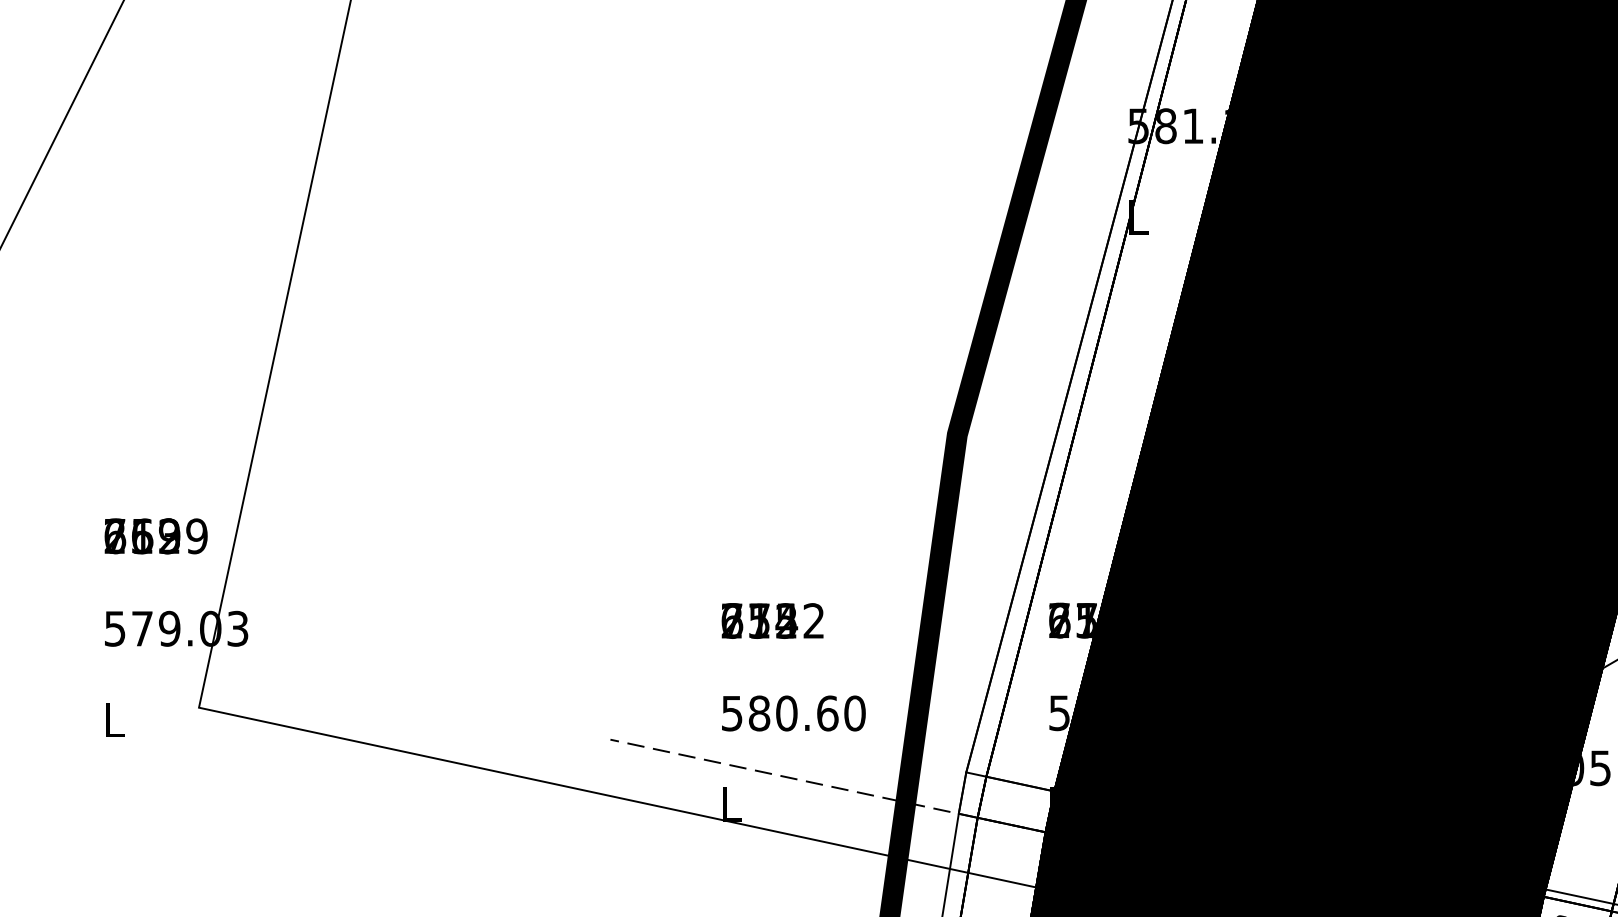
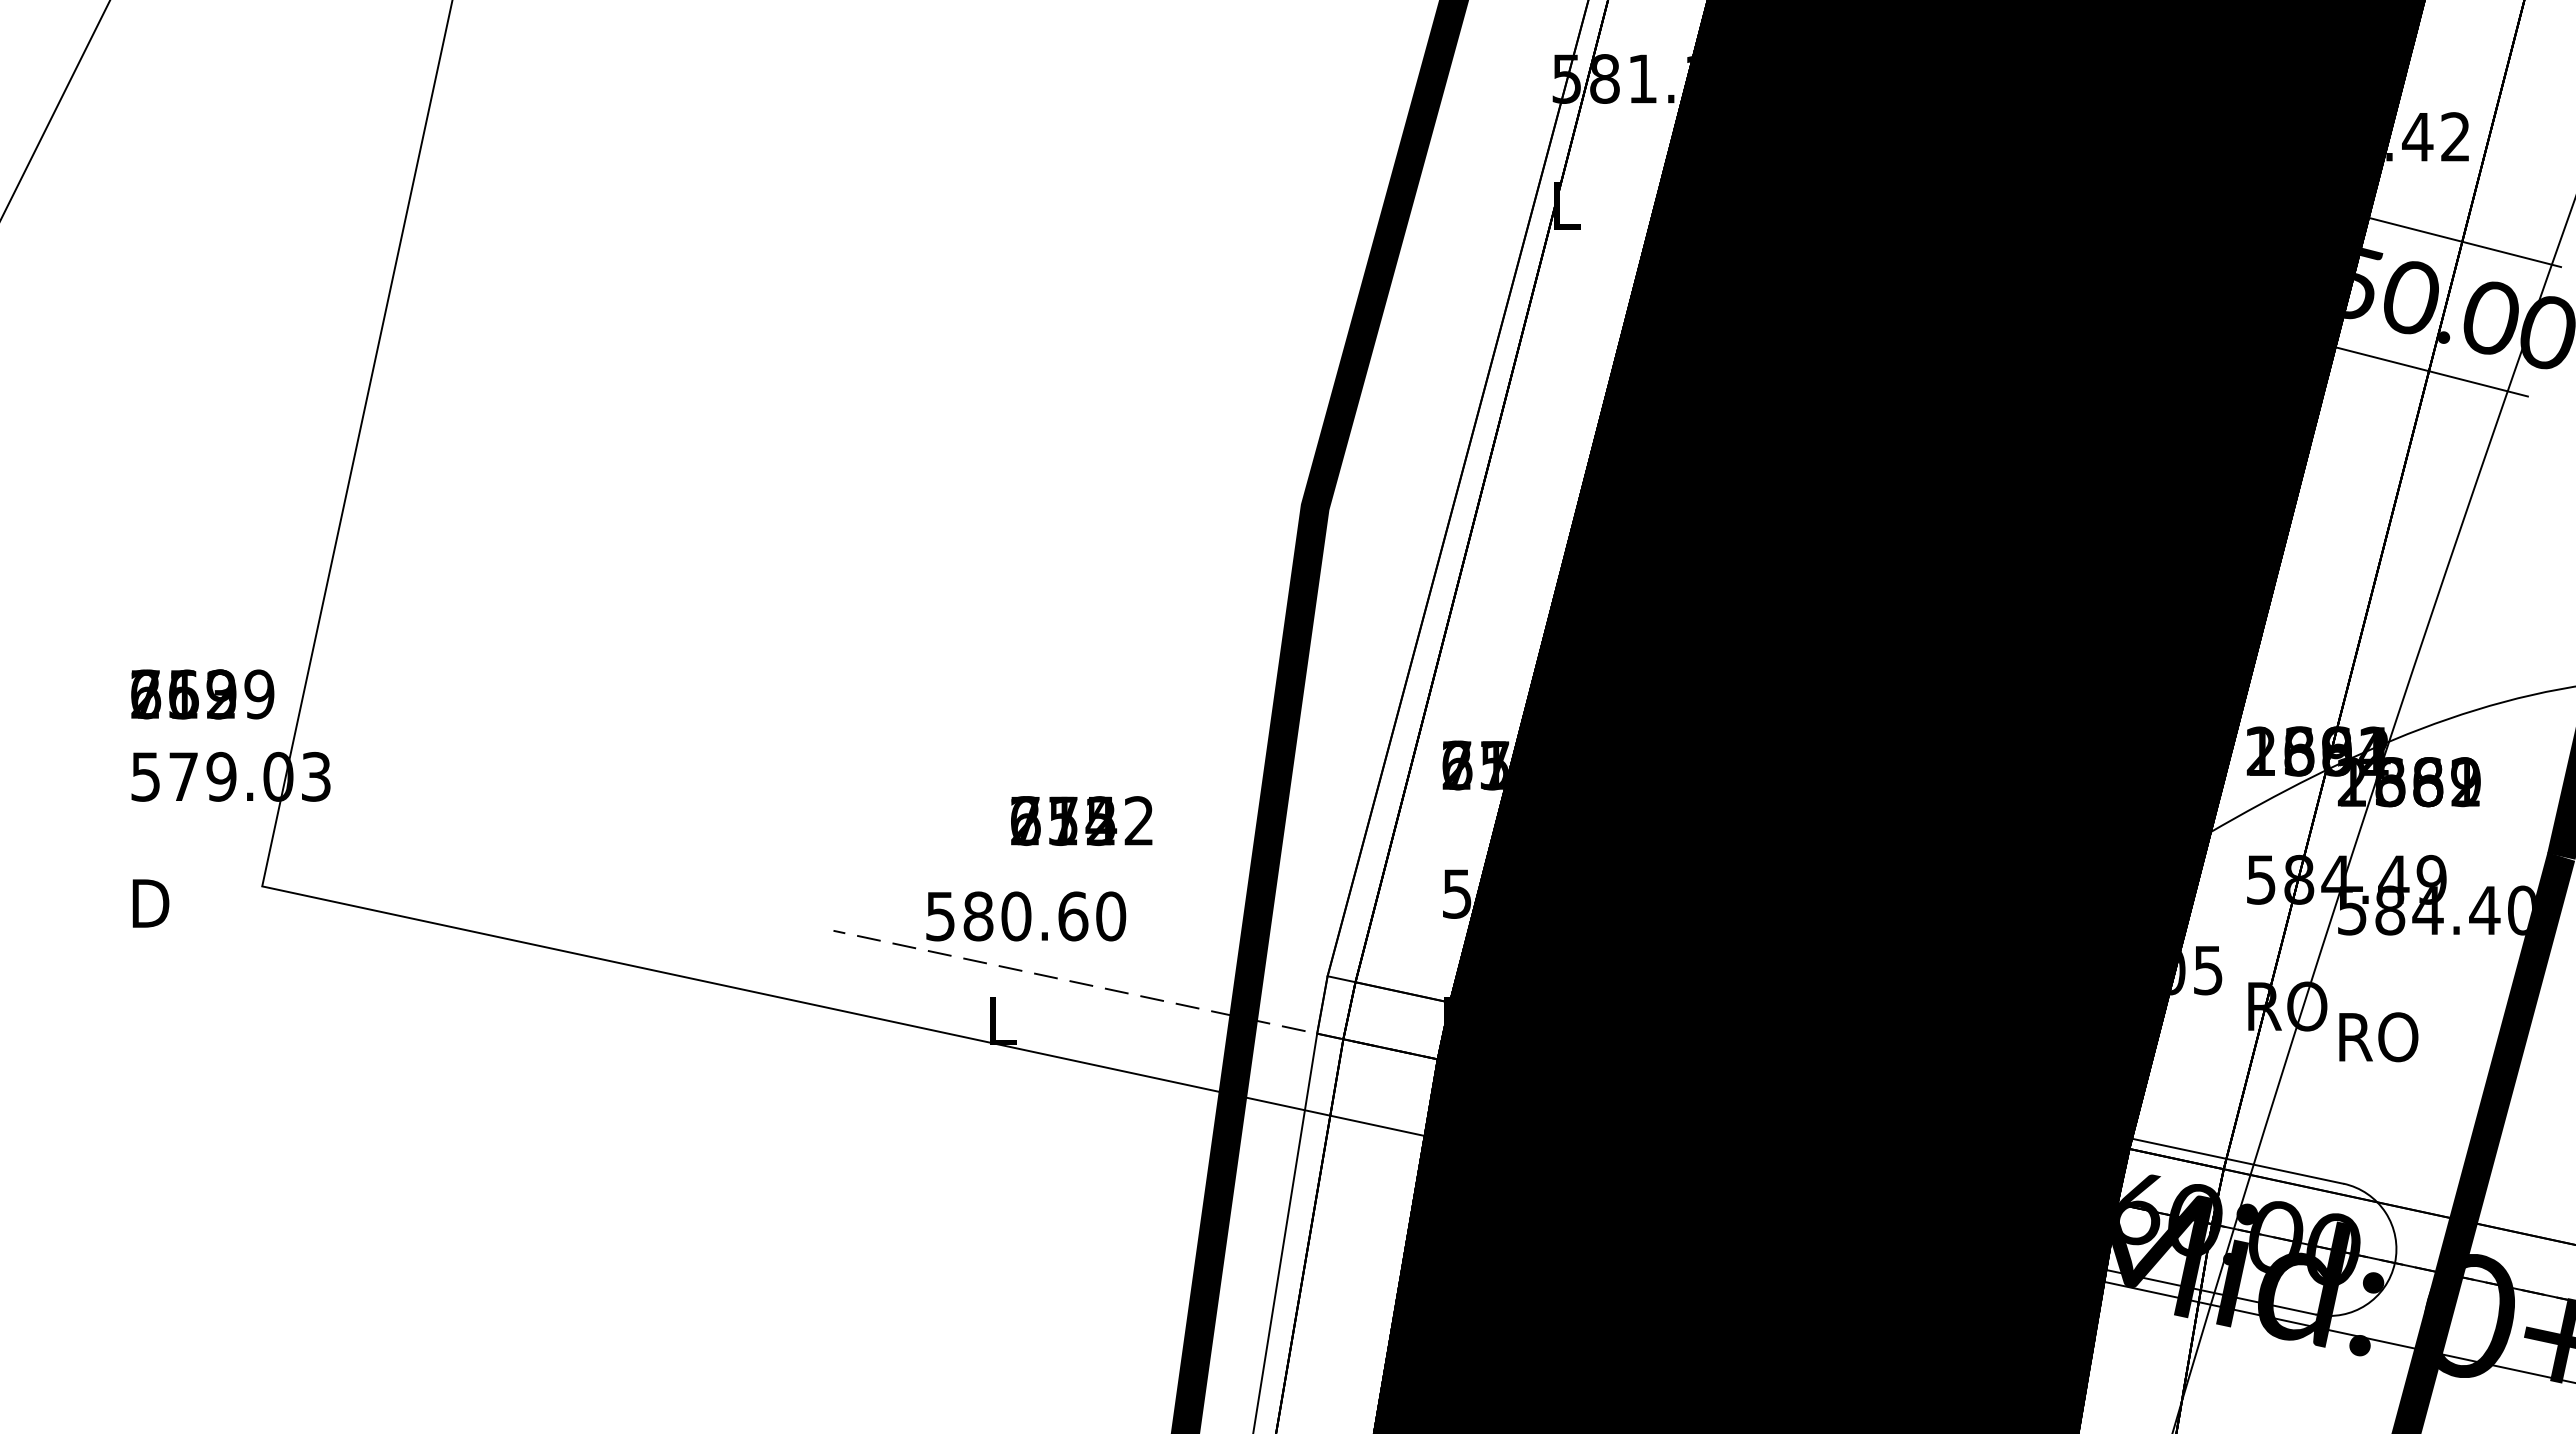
text: (155, 536) -> (202, 694), moved
text: (772, 620) -> (1081, 820), moved
text: (794, 713) -> (1026, 916), moved
text: (118, 720) -> (150, 903), L -> D

